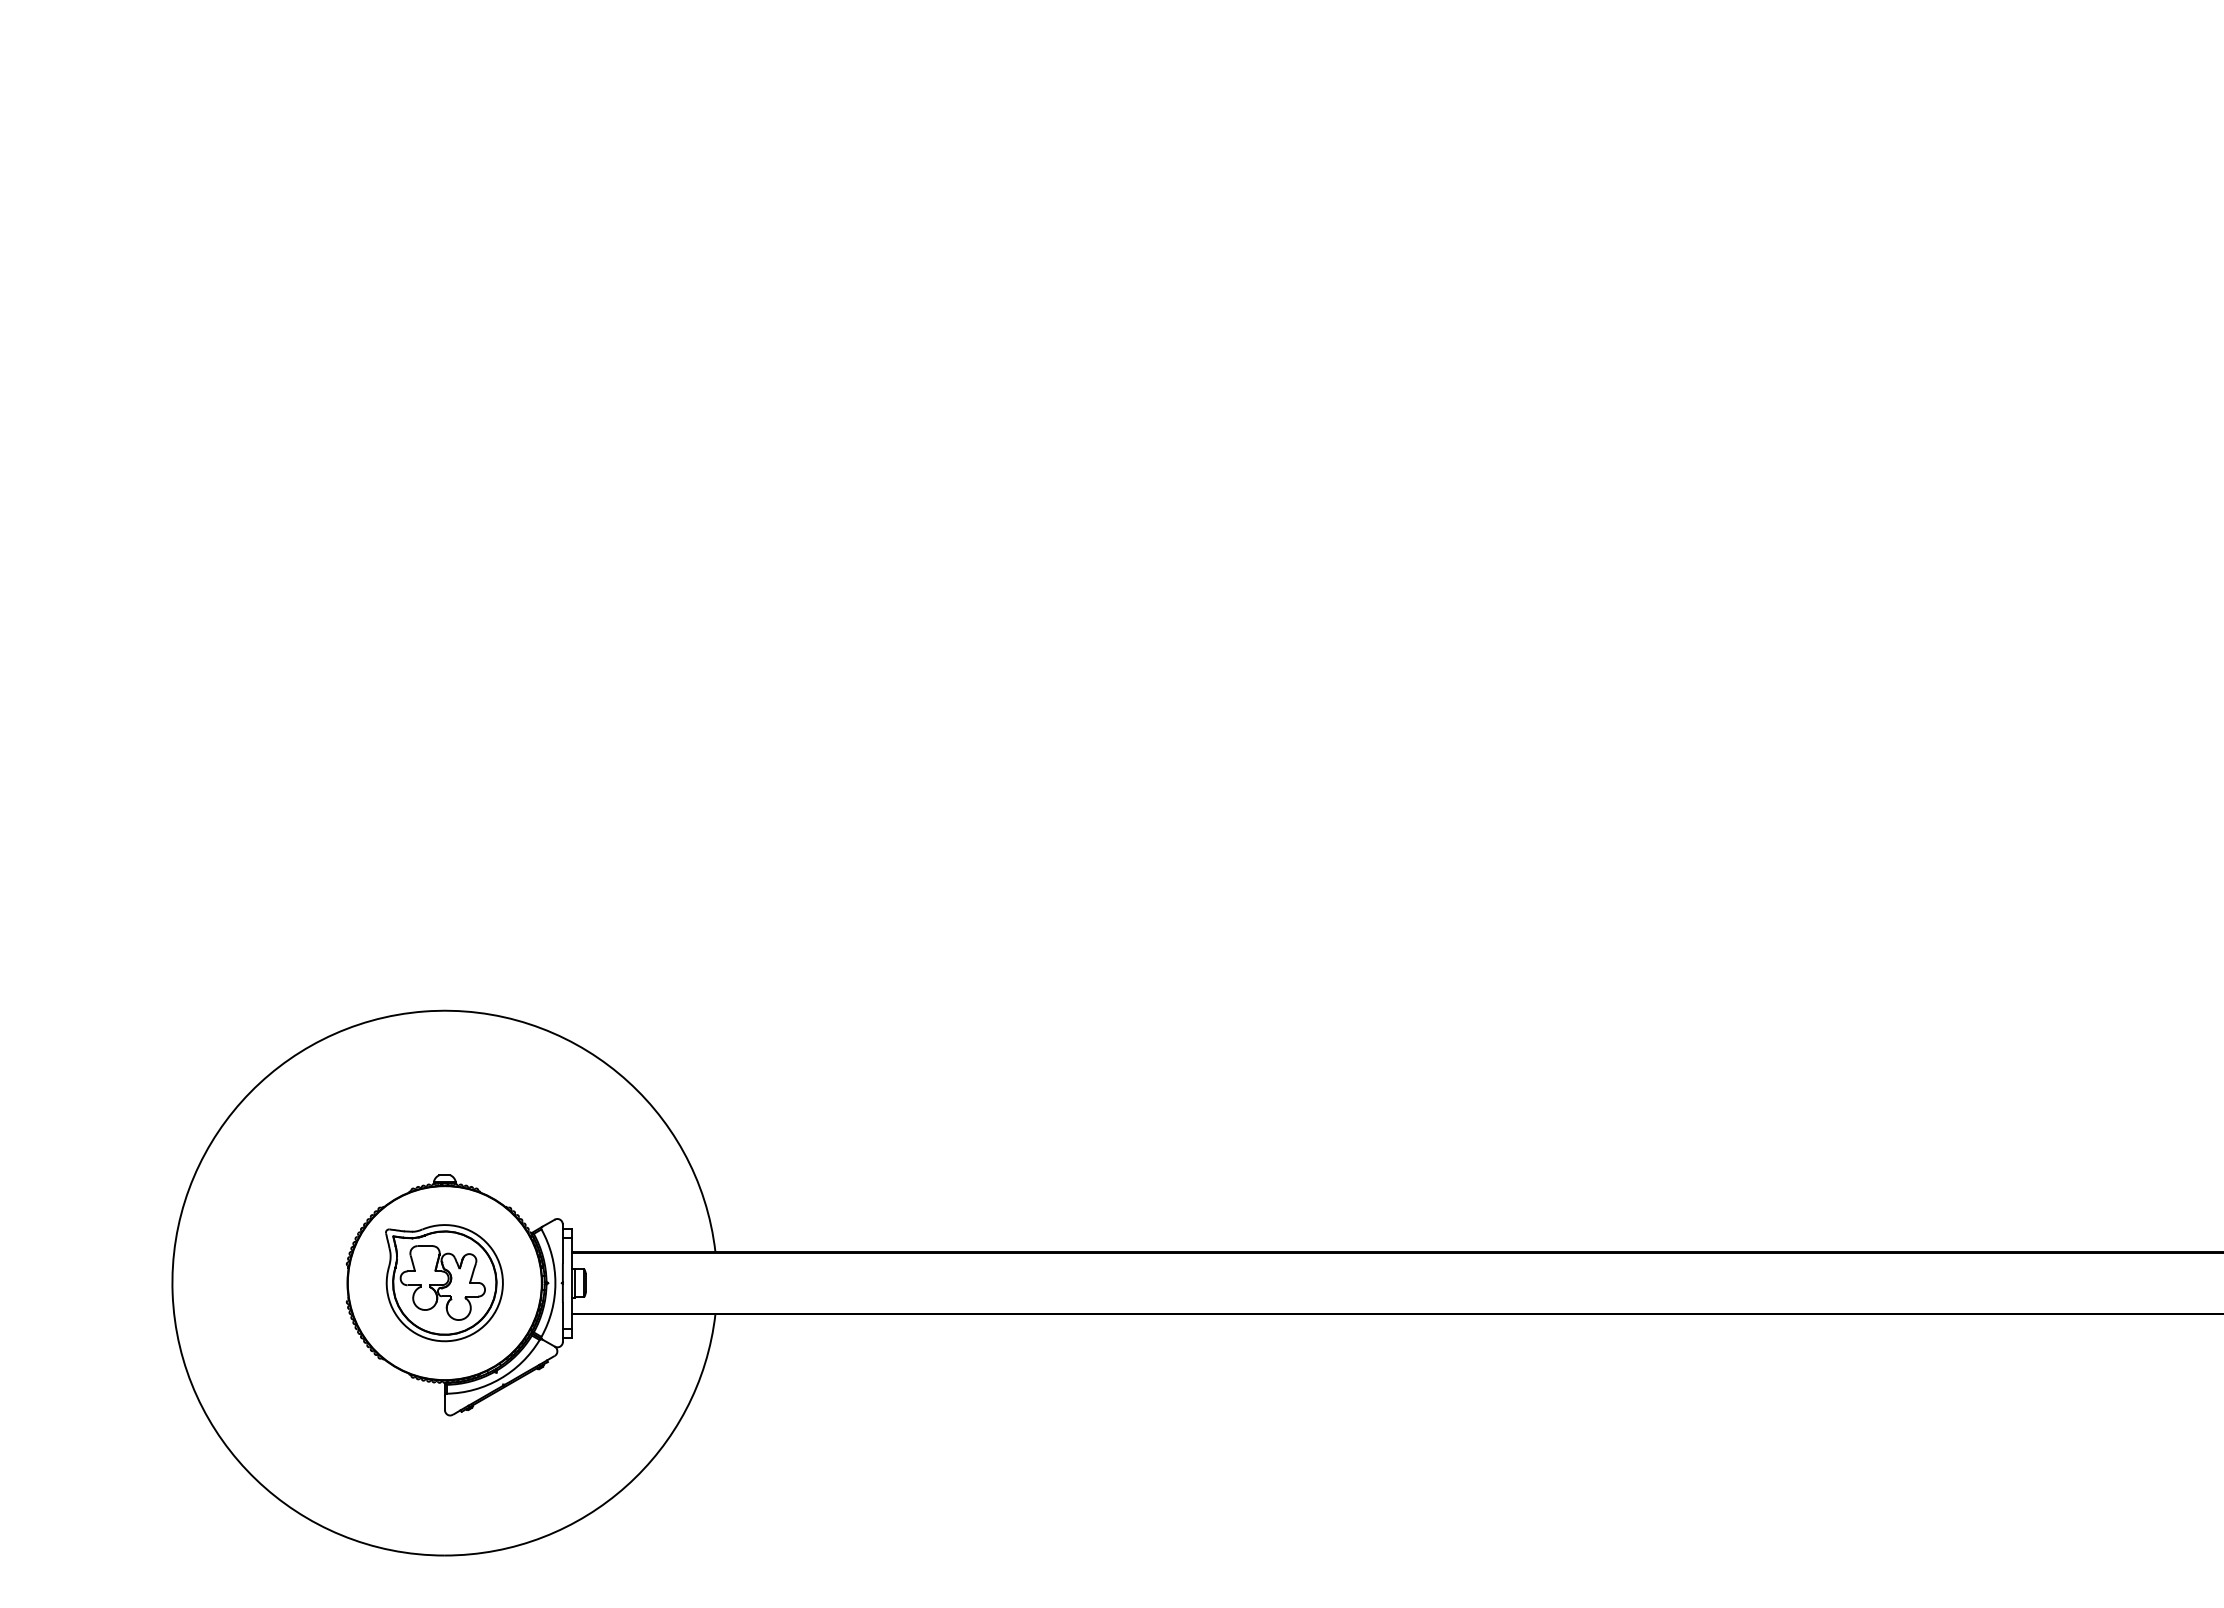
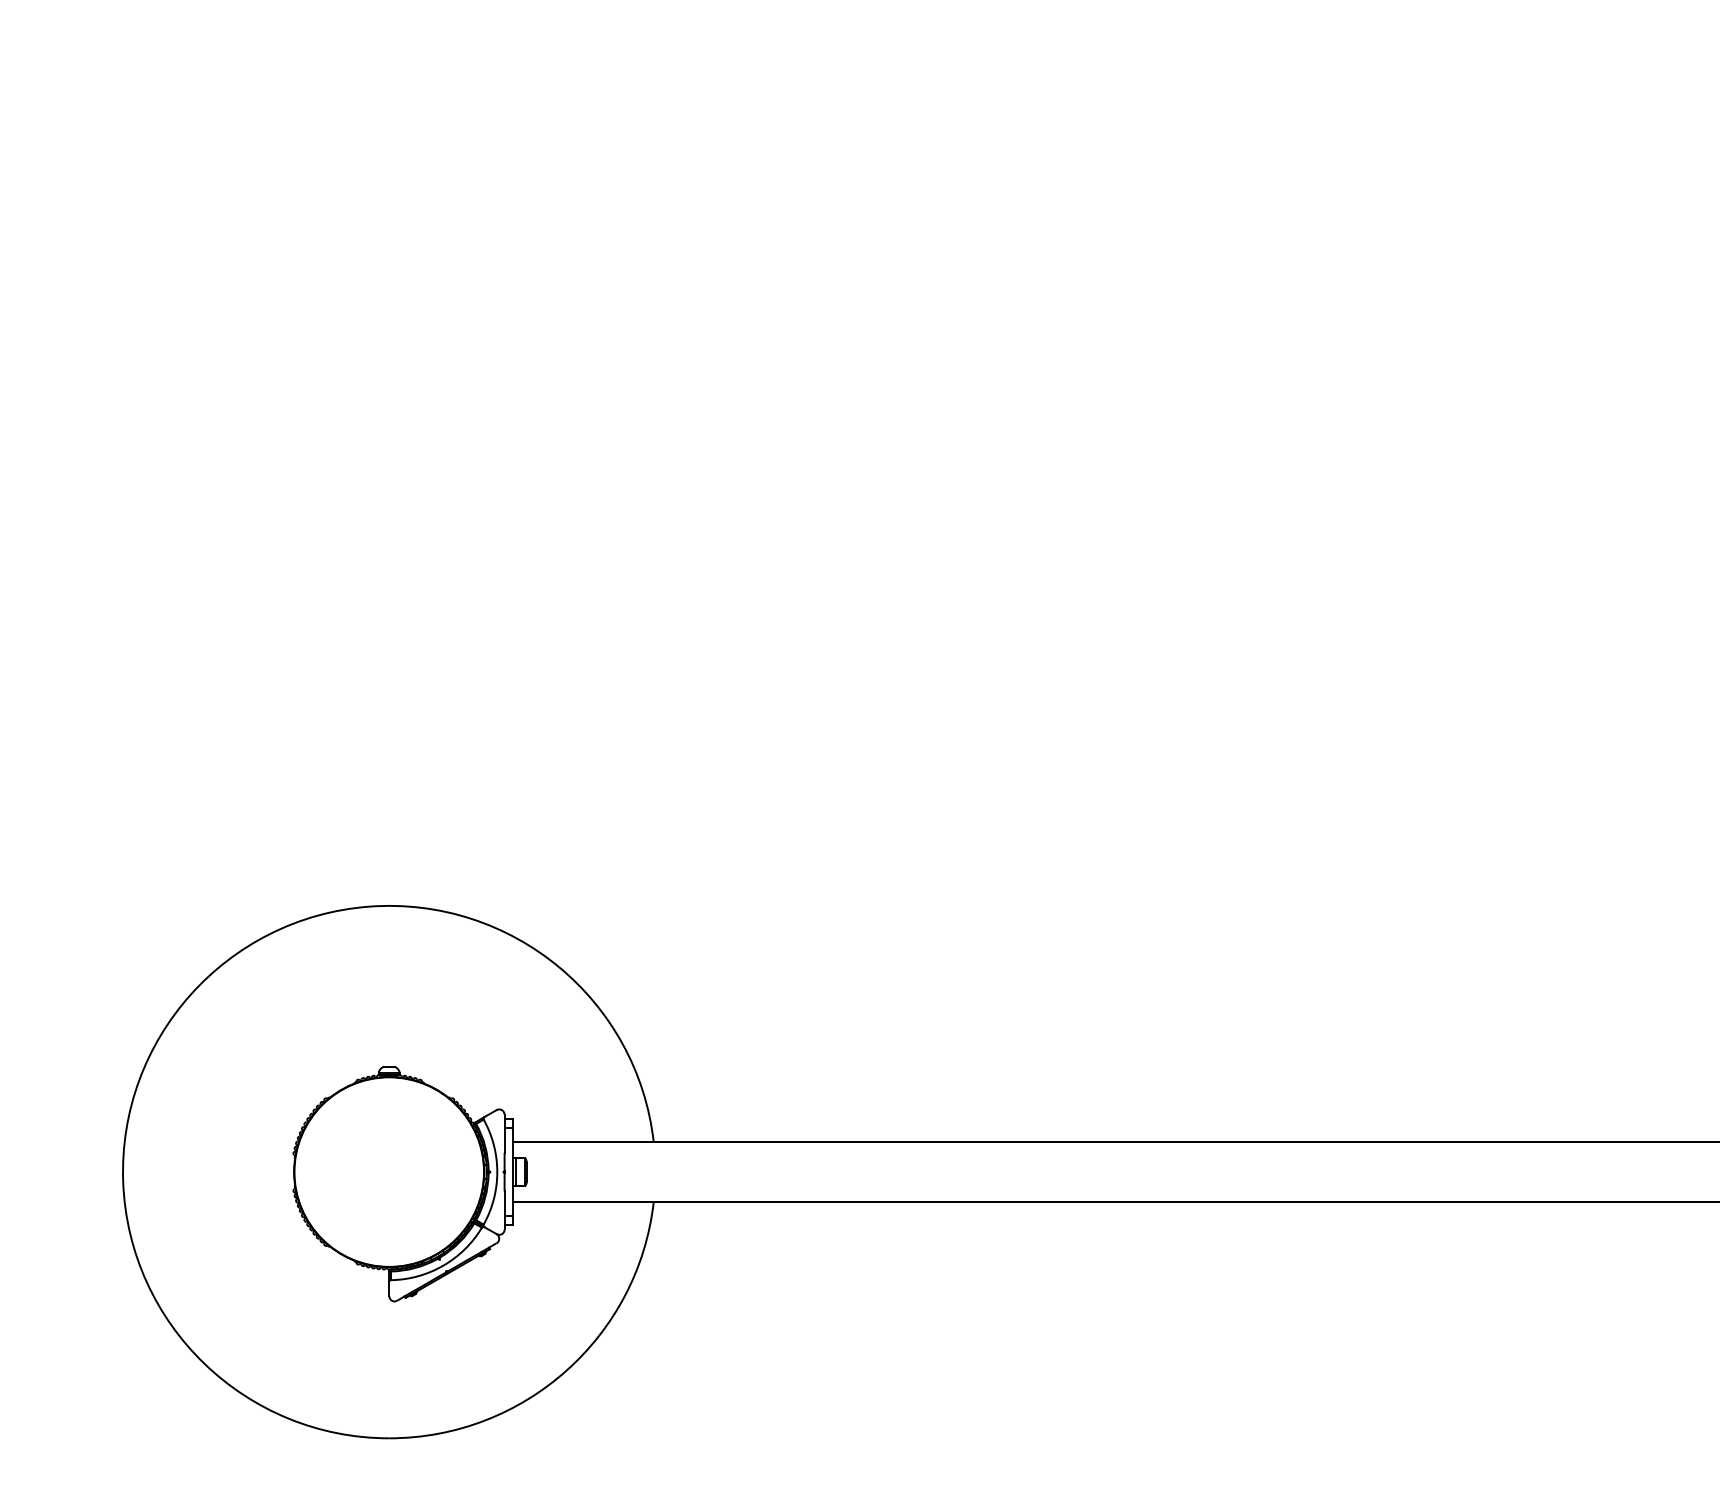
part: (444, 1283) -> (388, 1172), removed

